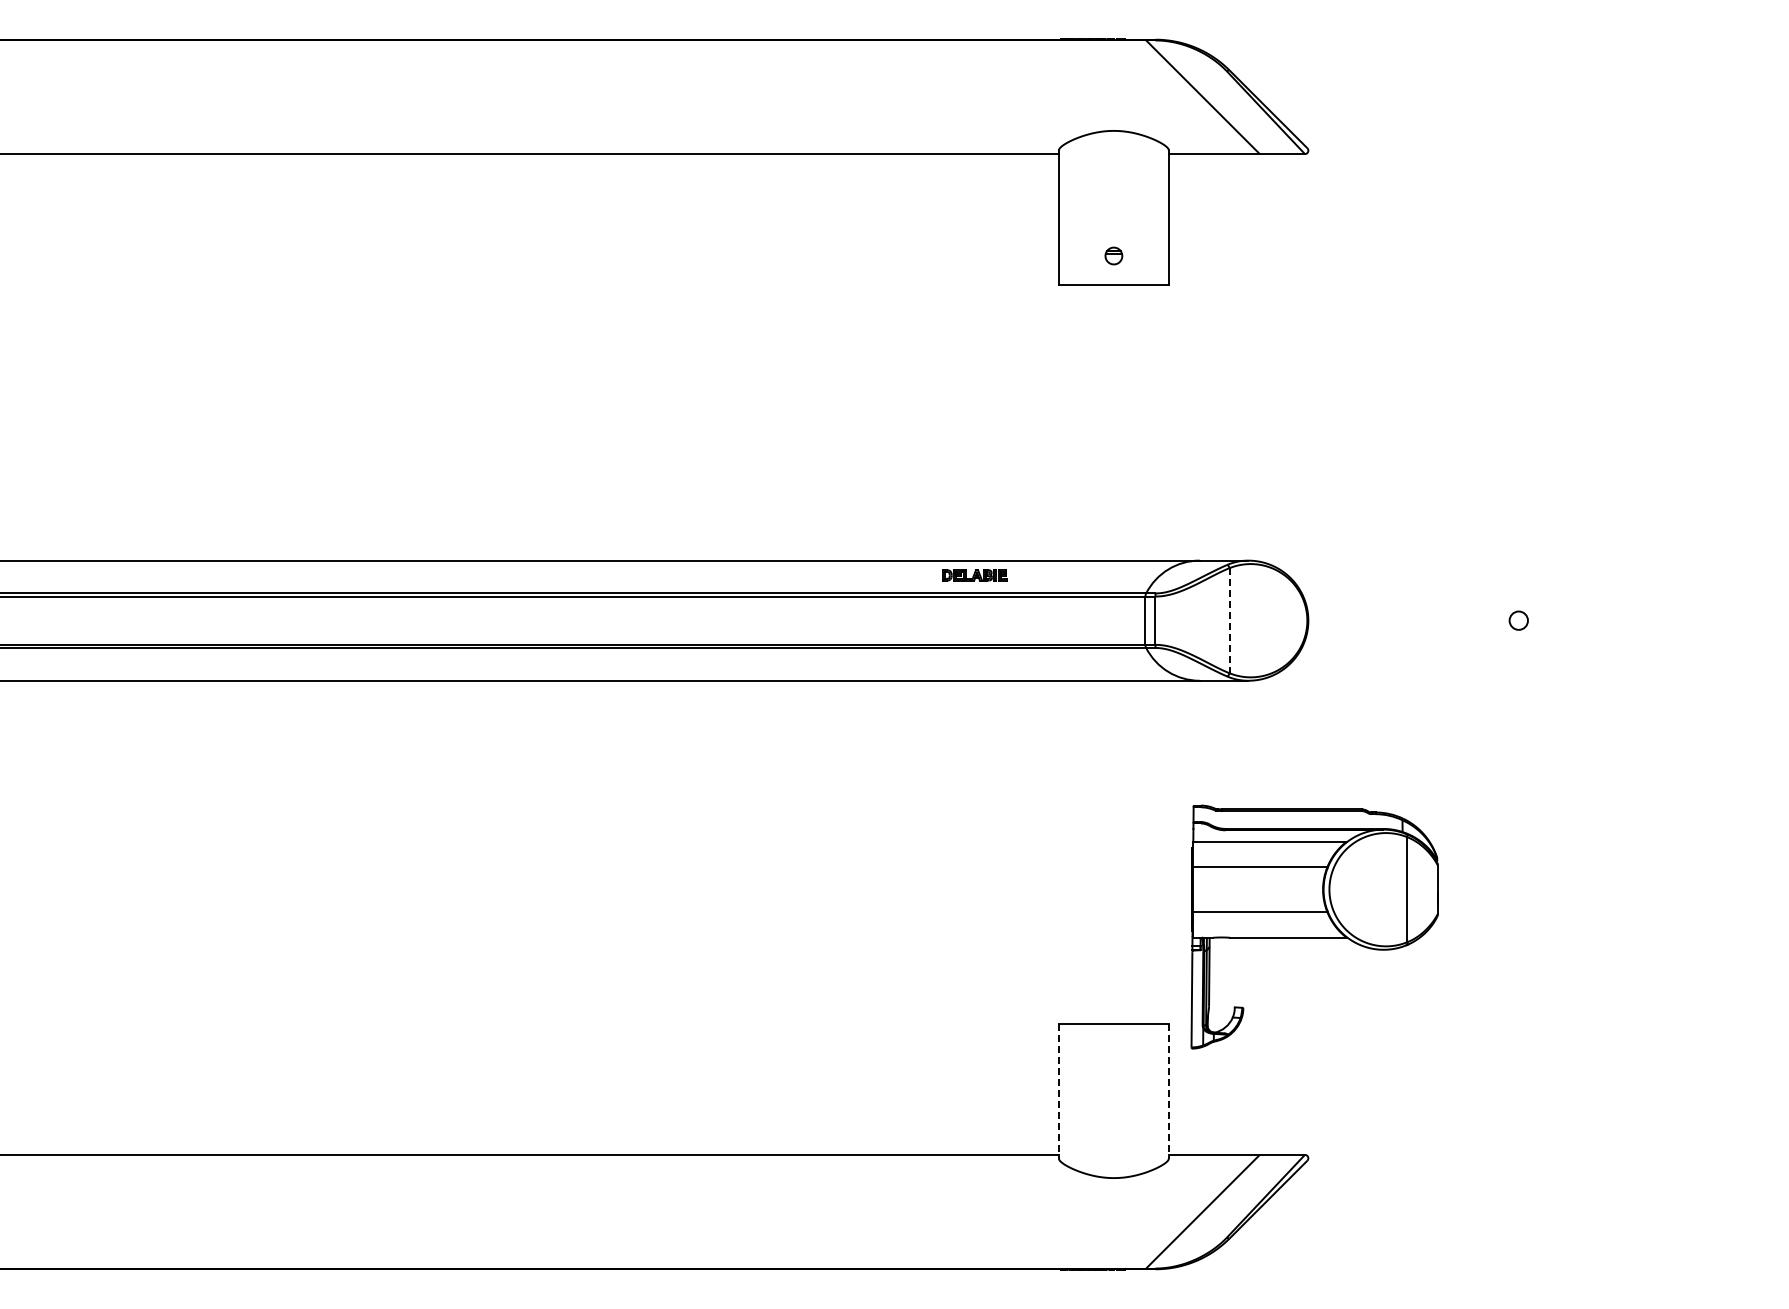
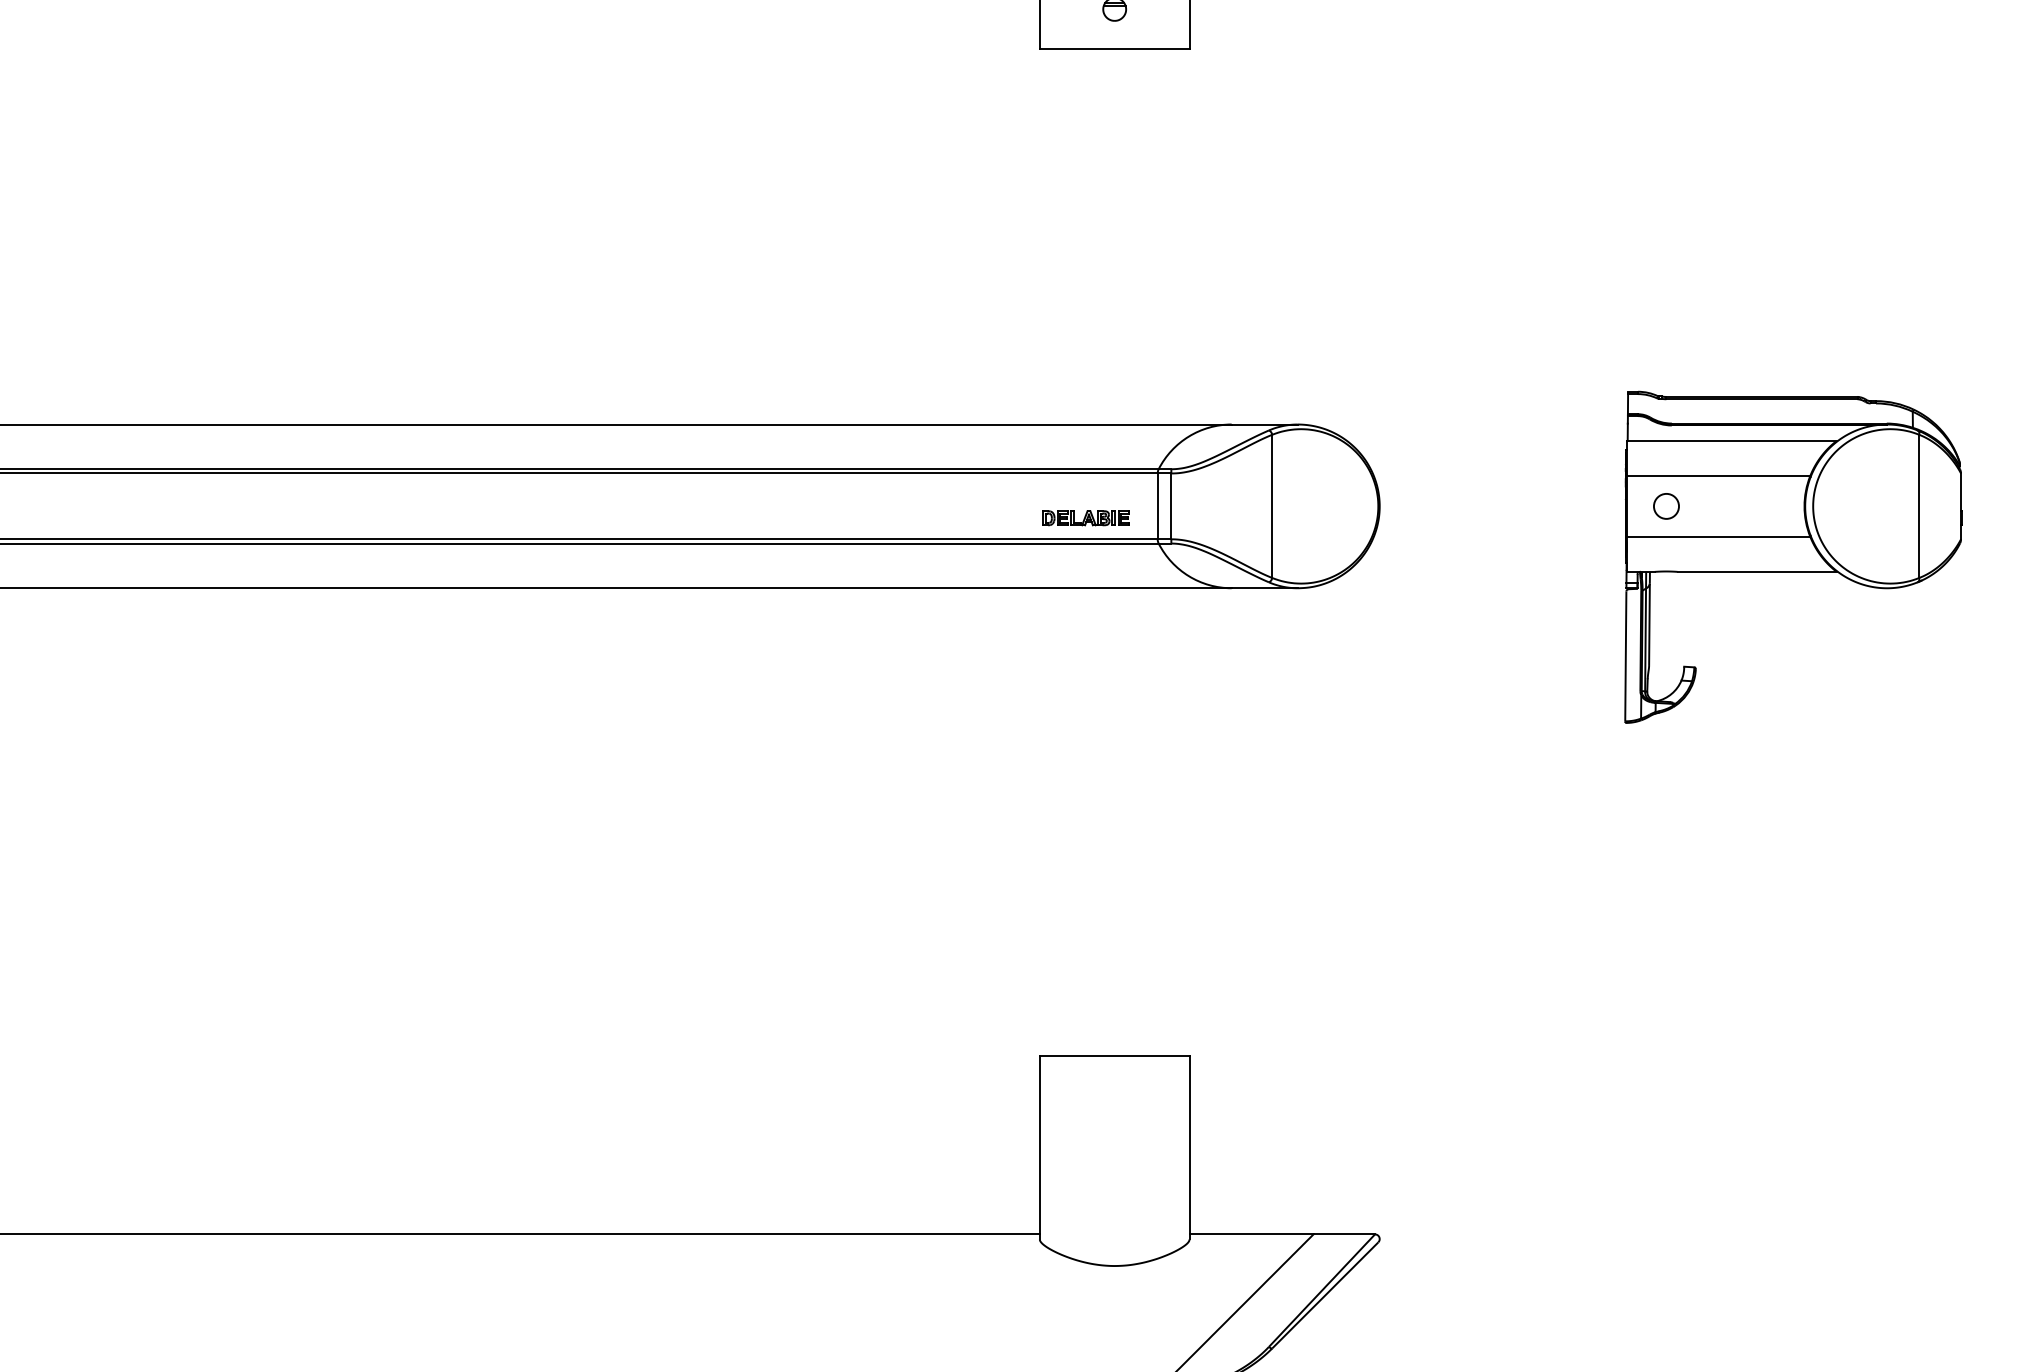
part: (974, 575) -> (1085, 518), moved
line: (1229, 620) -> (1272, 506), dashed -> solid
part: (1314, 926) -> (1792, 556), moved
line: (1058, 1091) -> (1039, 1147), dashed -> solid
line: (1168, 1091) -> (1189, 1147), dashed -> solid

